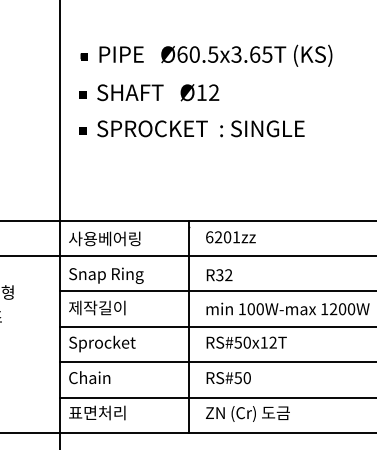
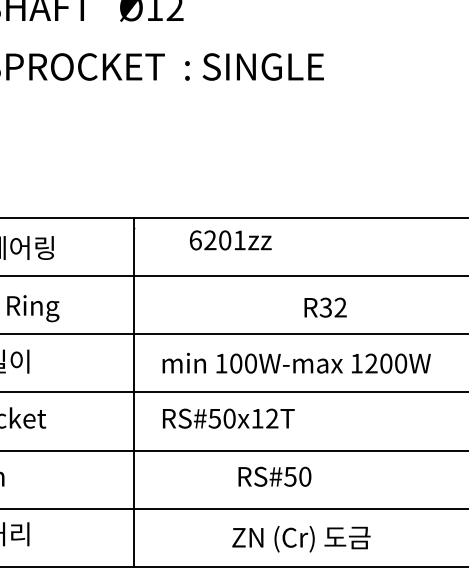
text: (230, 237) -> (230, 240), moved
text: (219, 275) -> (325, 308), moved
text: (228, 378) -> (274, 477), moved
text: (247, 413) -> (300, 538), moved

